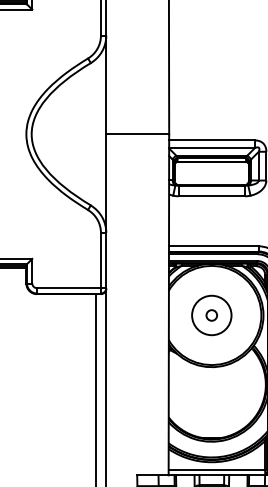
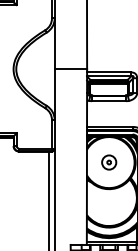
part: (212, 315) -> (109, 162), size x0.7

